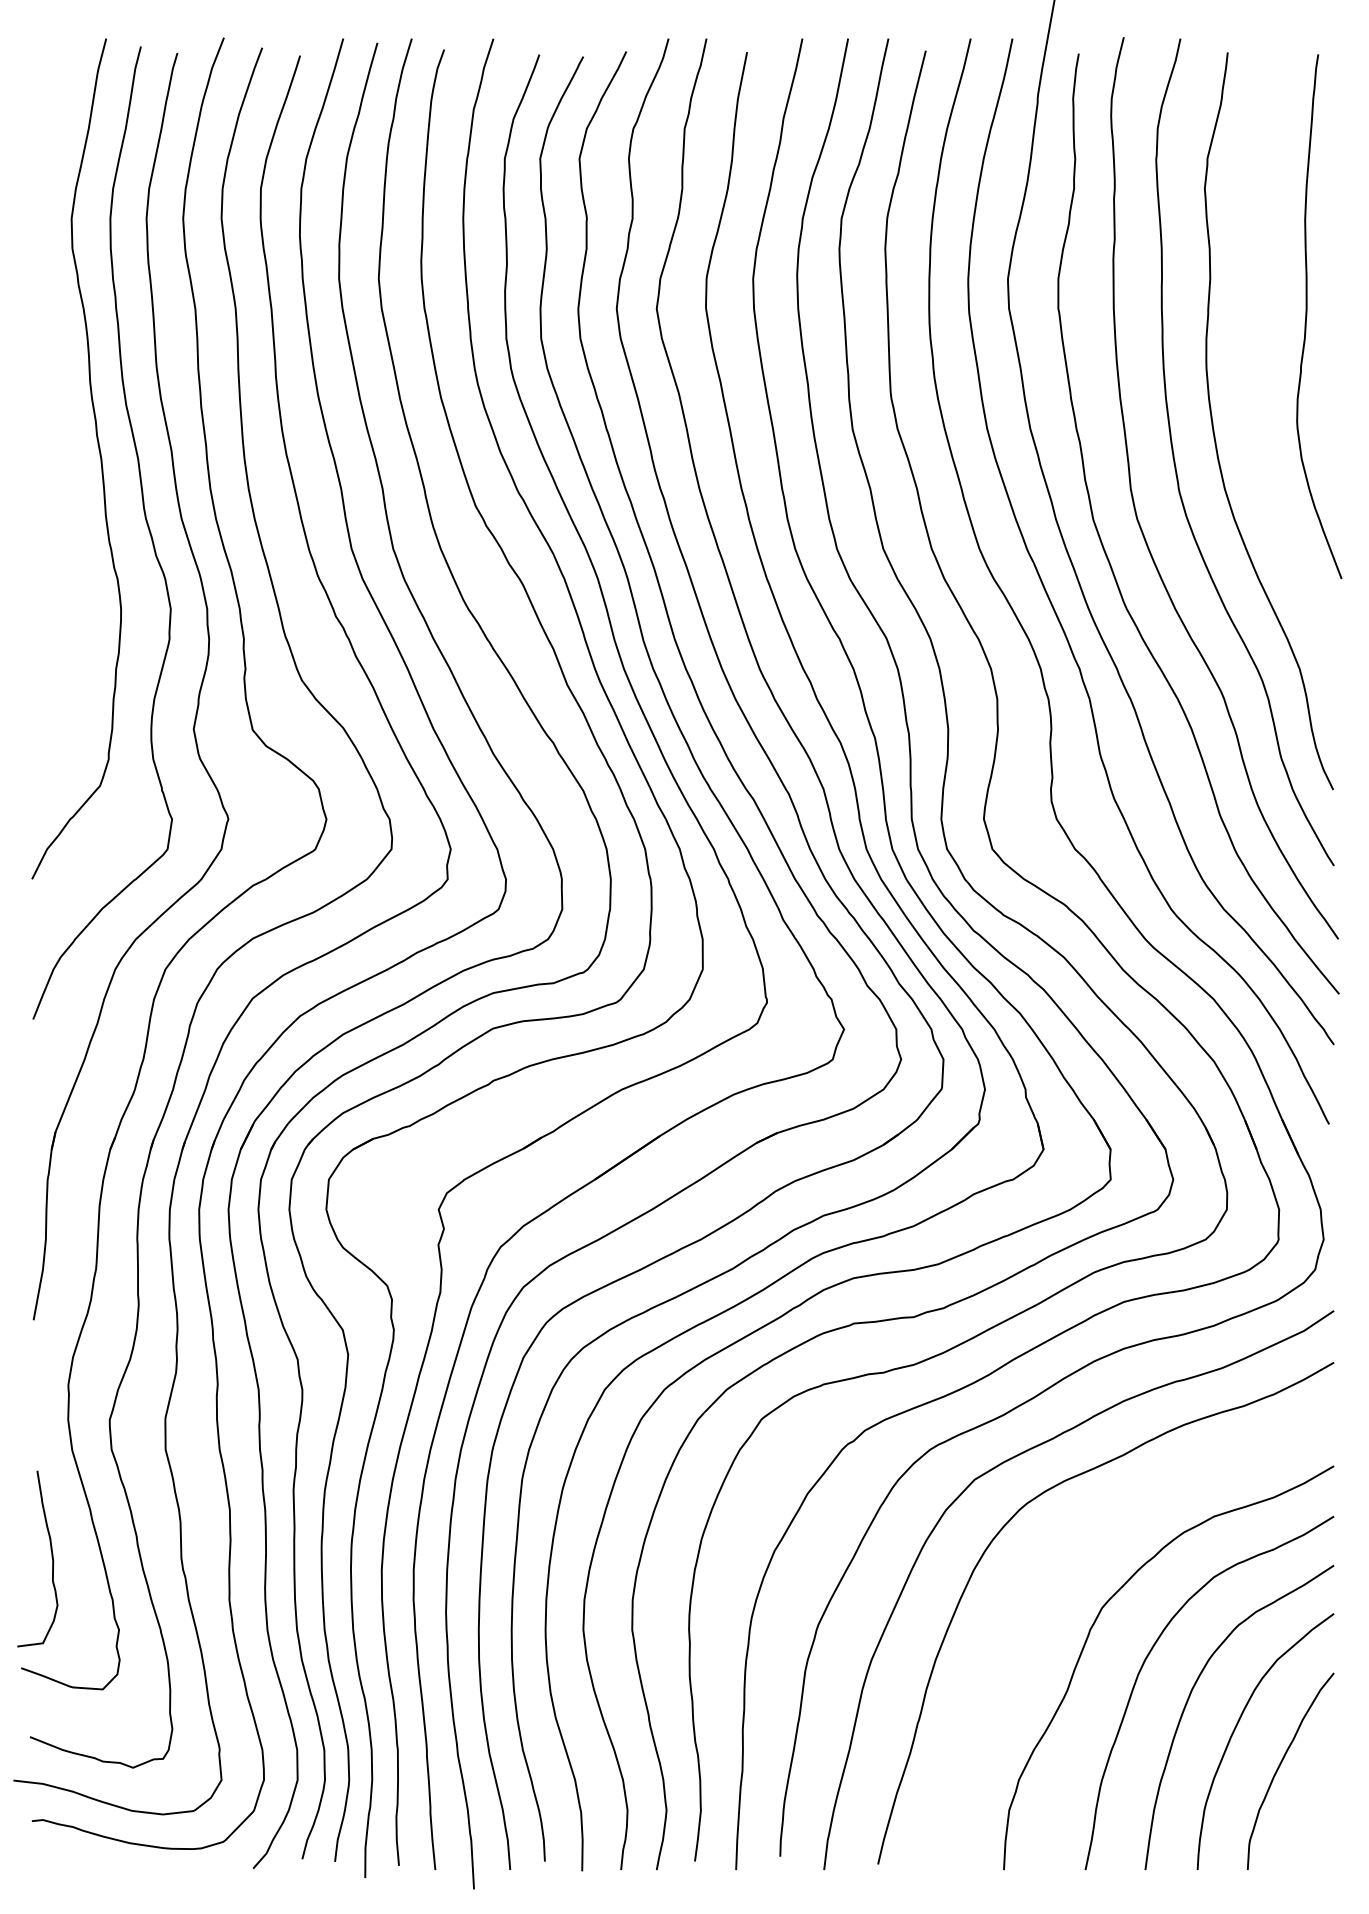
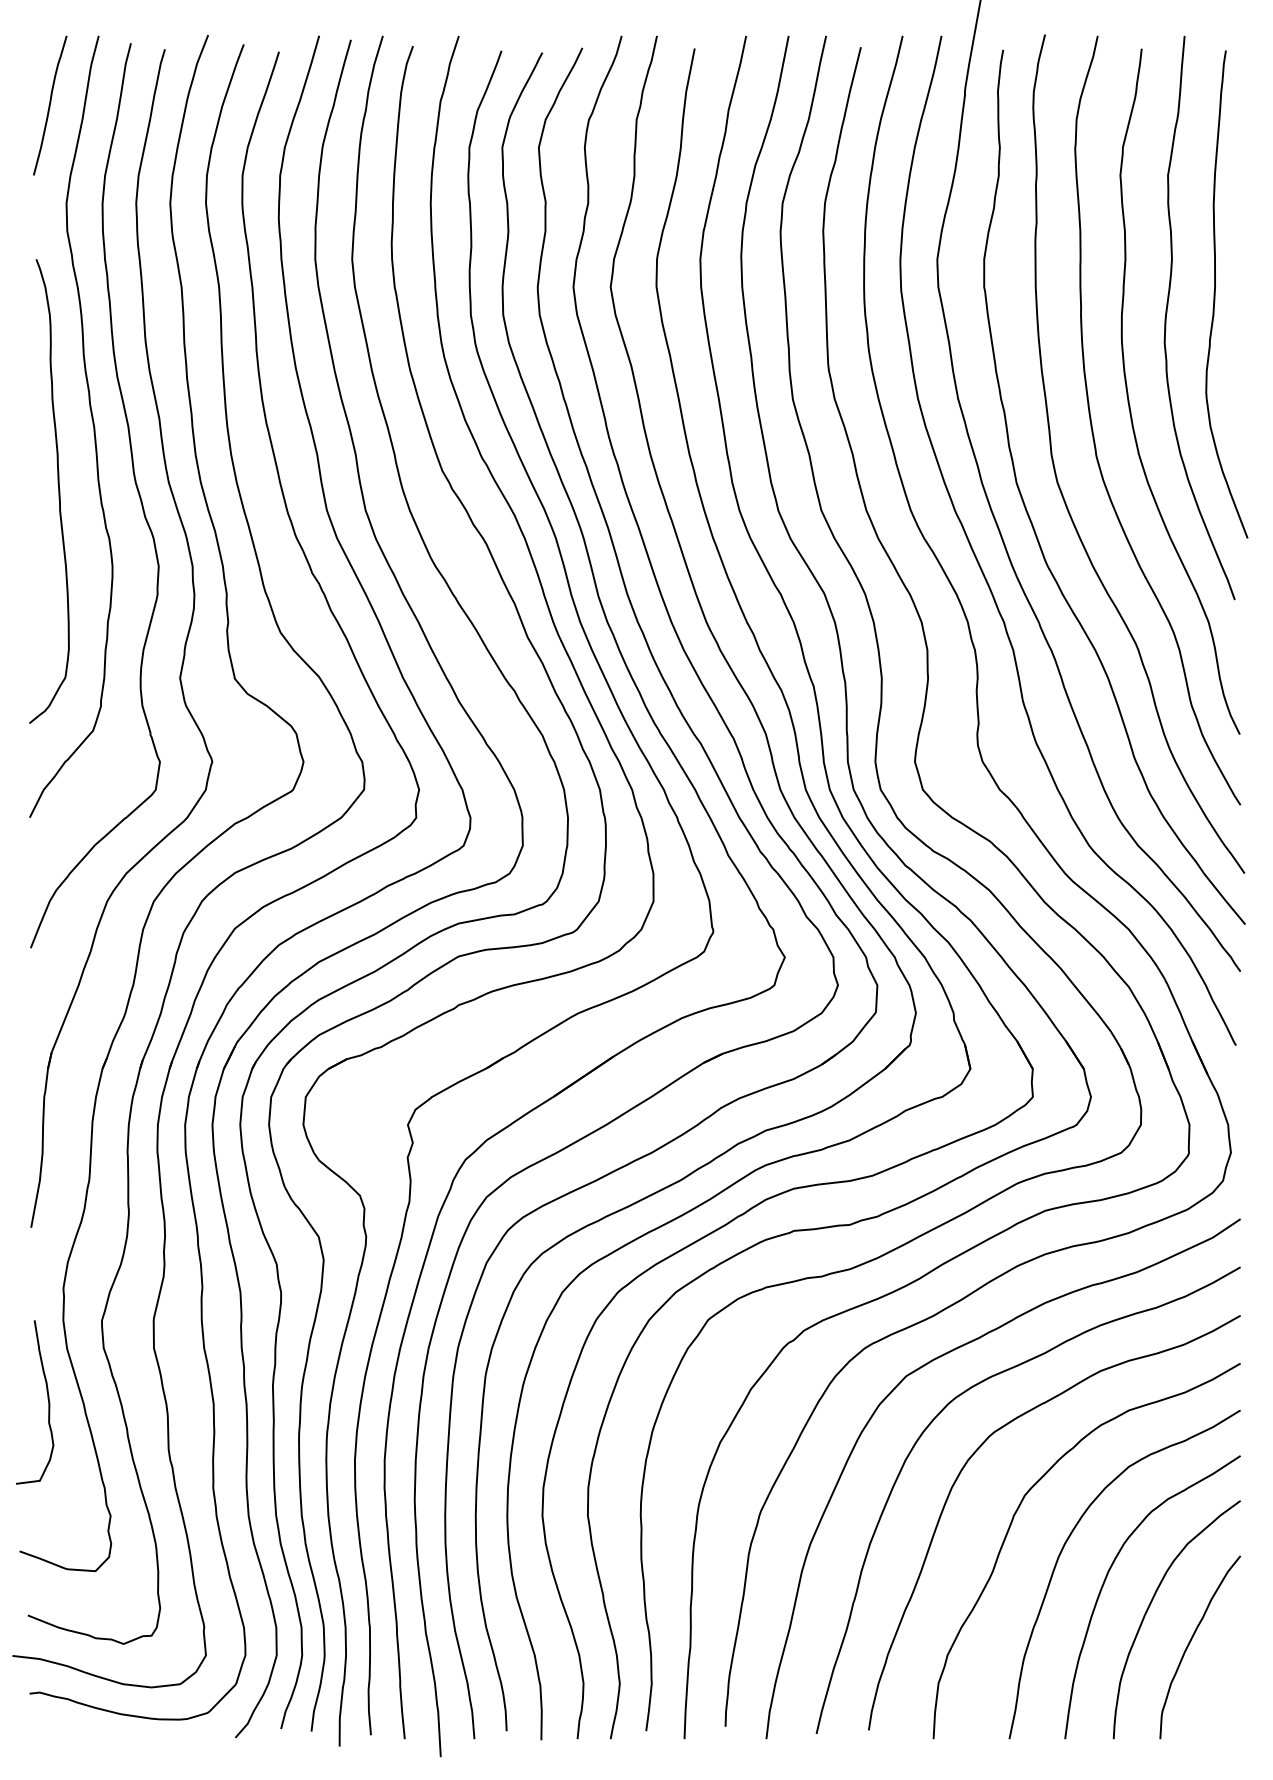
curve: (53, 113) -> (49, 105), added
curve: (1255, 336) -> (1167, 312), added
curve: (62, 527) -> (58, 490), added
curve: (51, 1557) -> (47, 1401), moved
curve: (1048, 1563) -> (975, 1454), added

